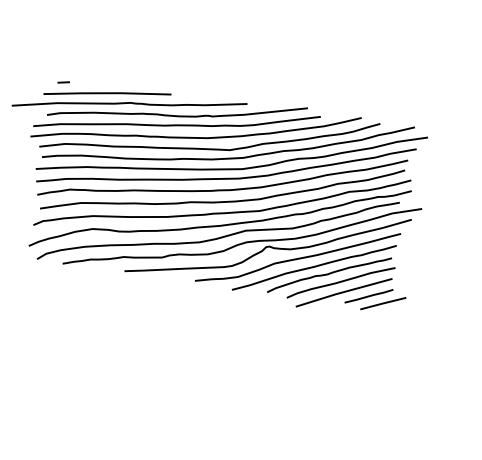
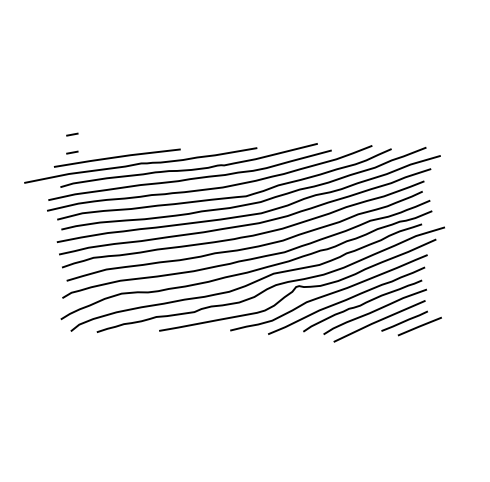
part: (66, 64) -> (72, 134), added

